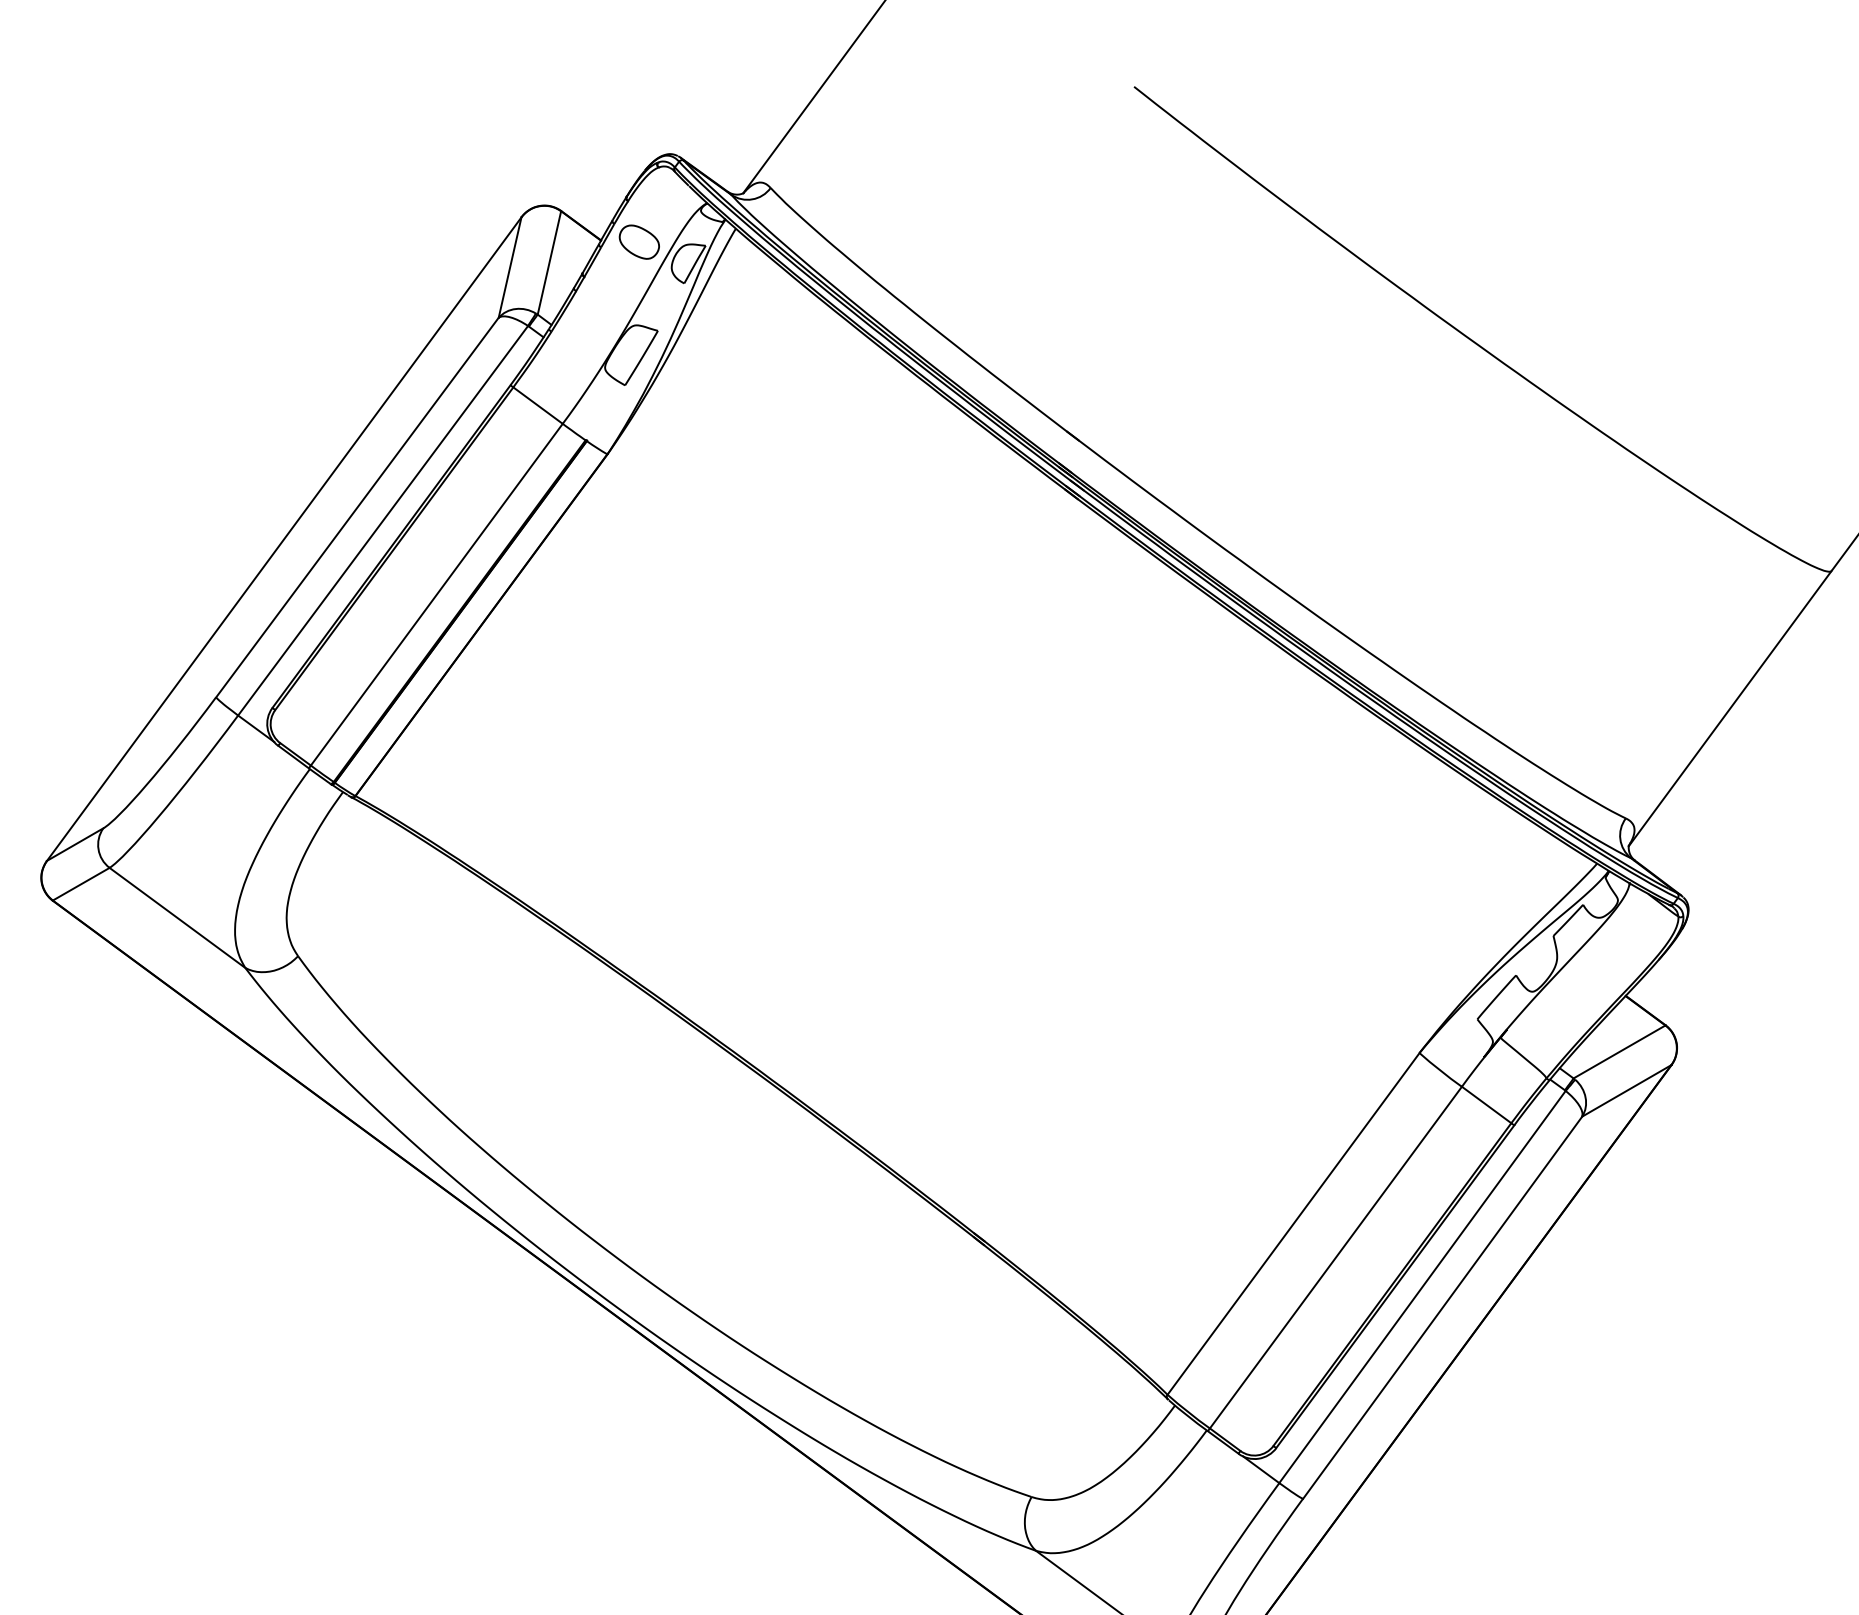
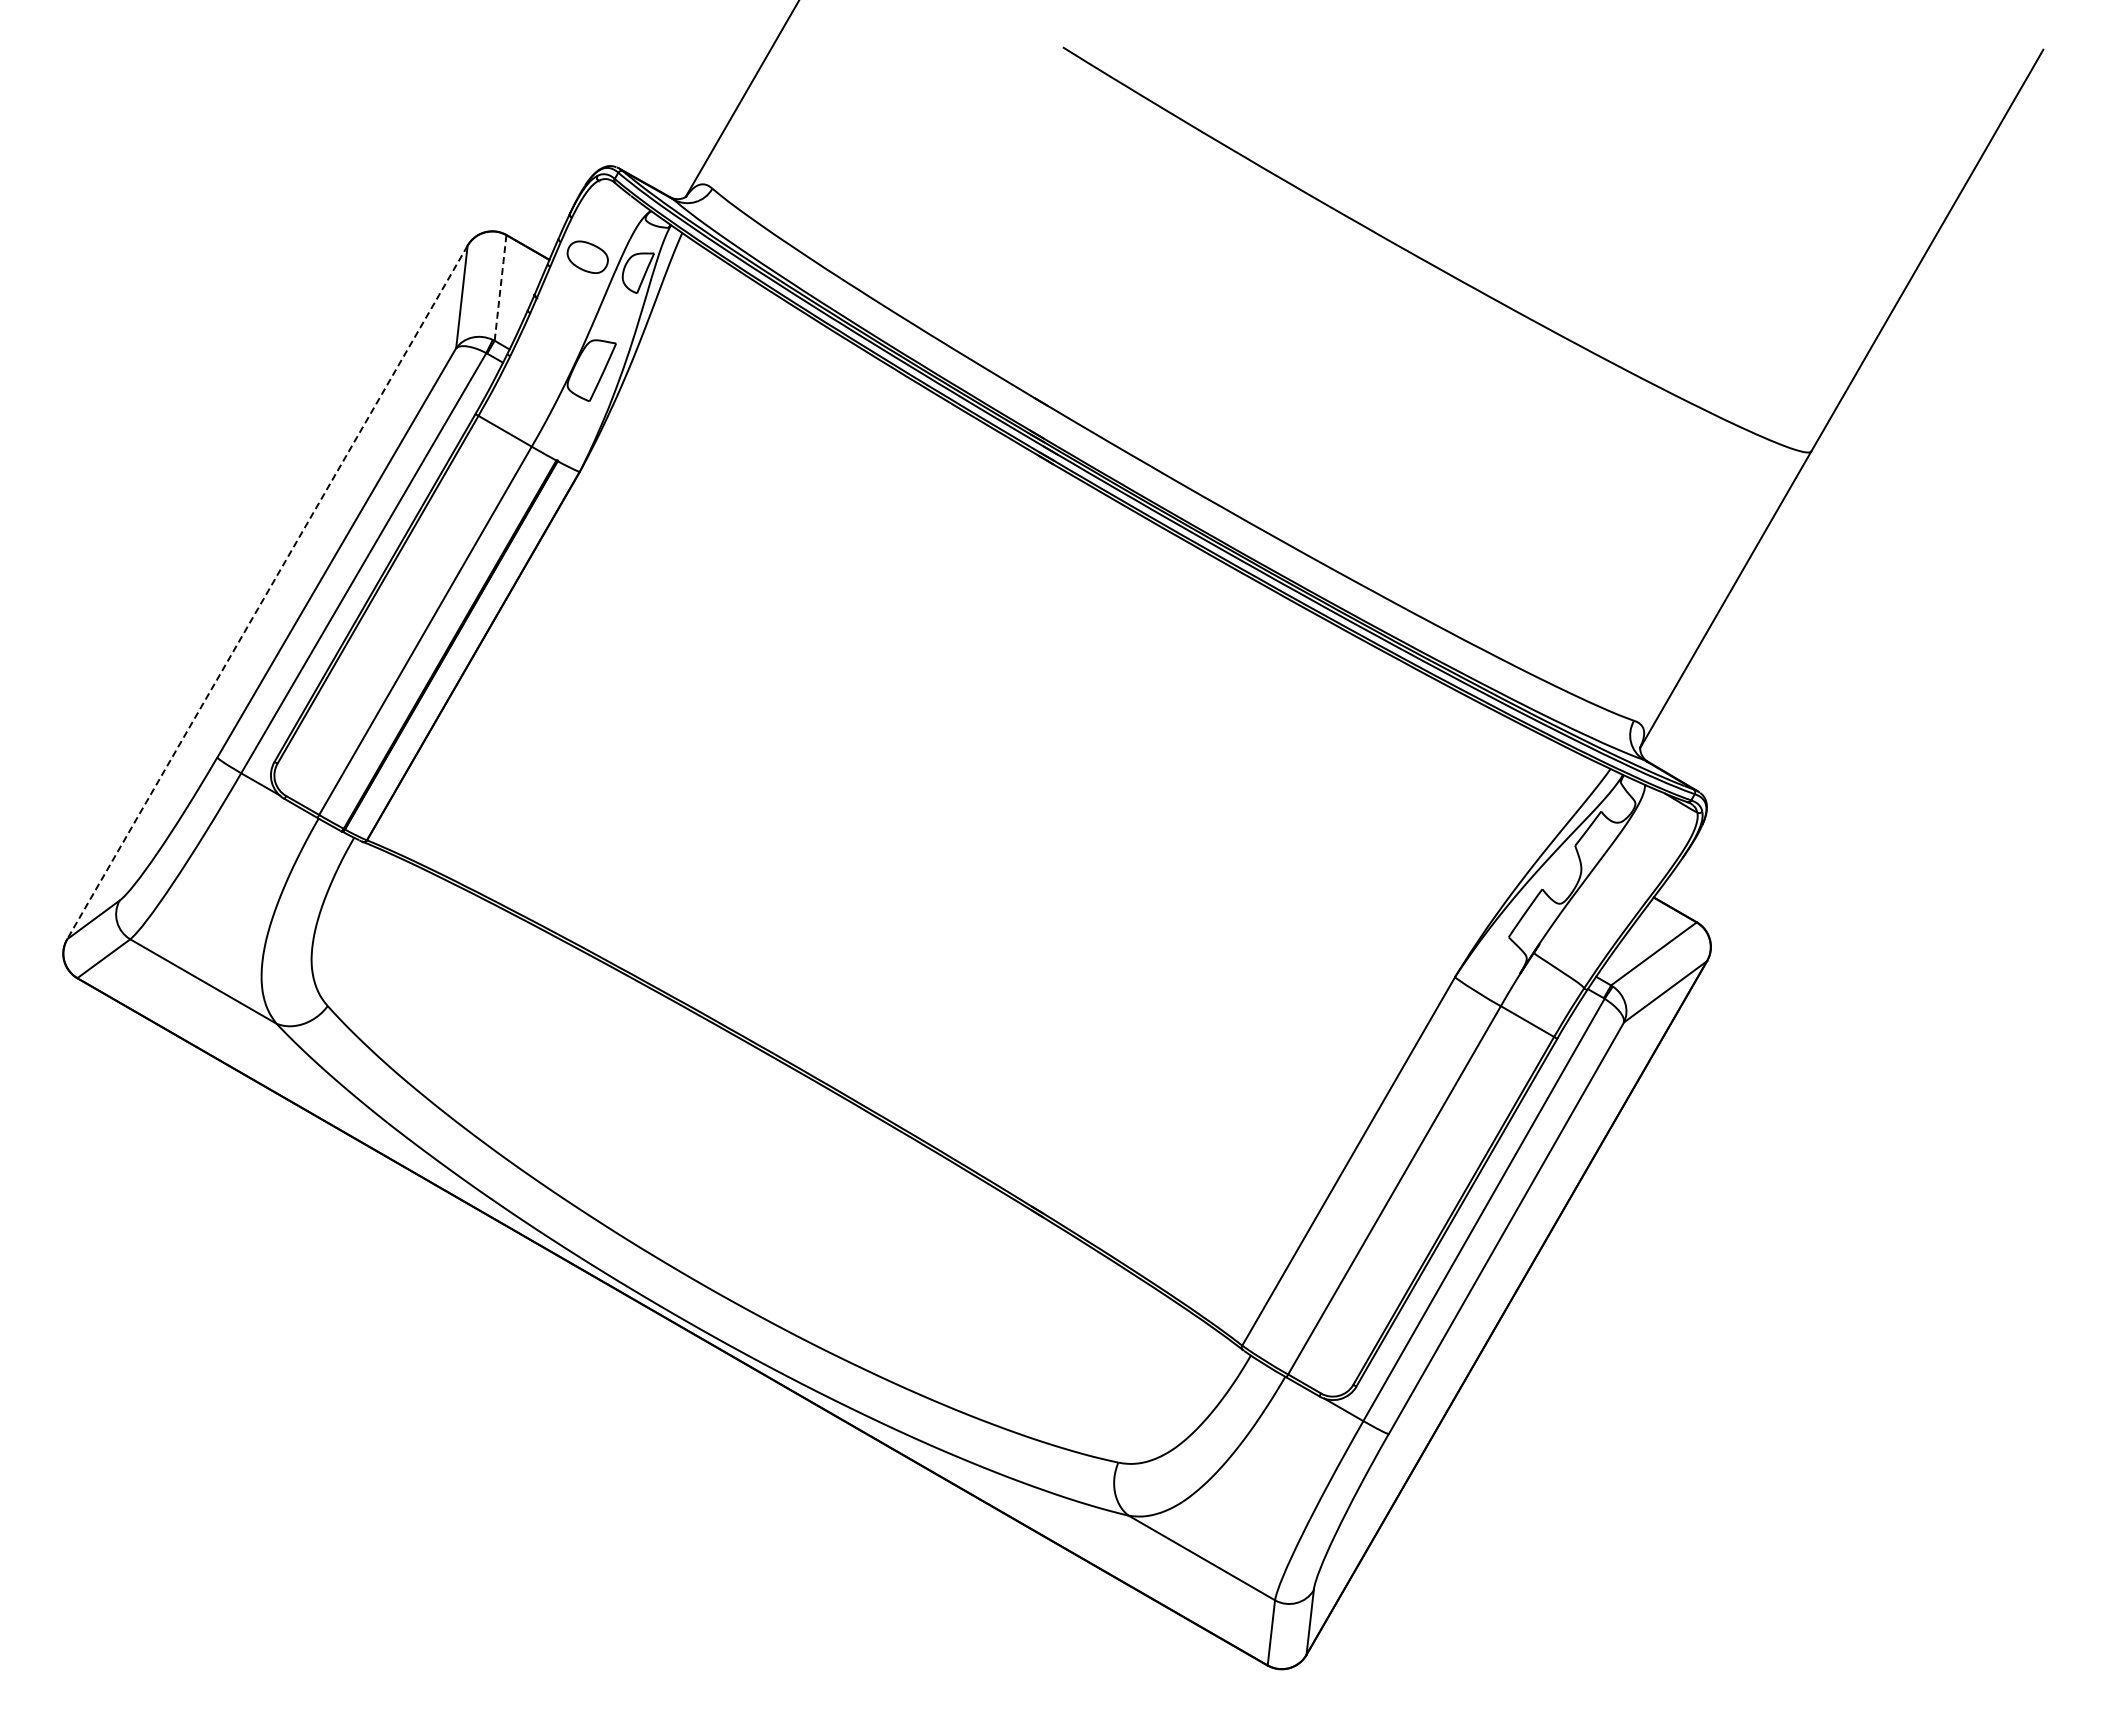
line: (549, 263) -> (500, 288), solid -> dashed
line: (284, 539) -> (267, 592), solid -> dashed

